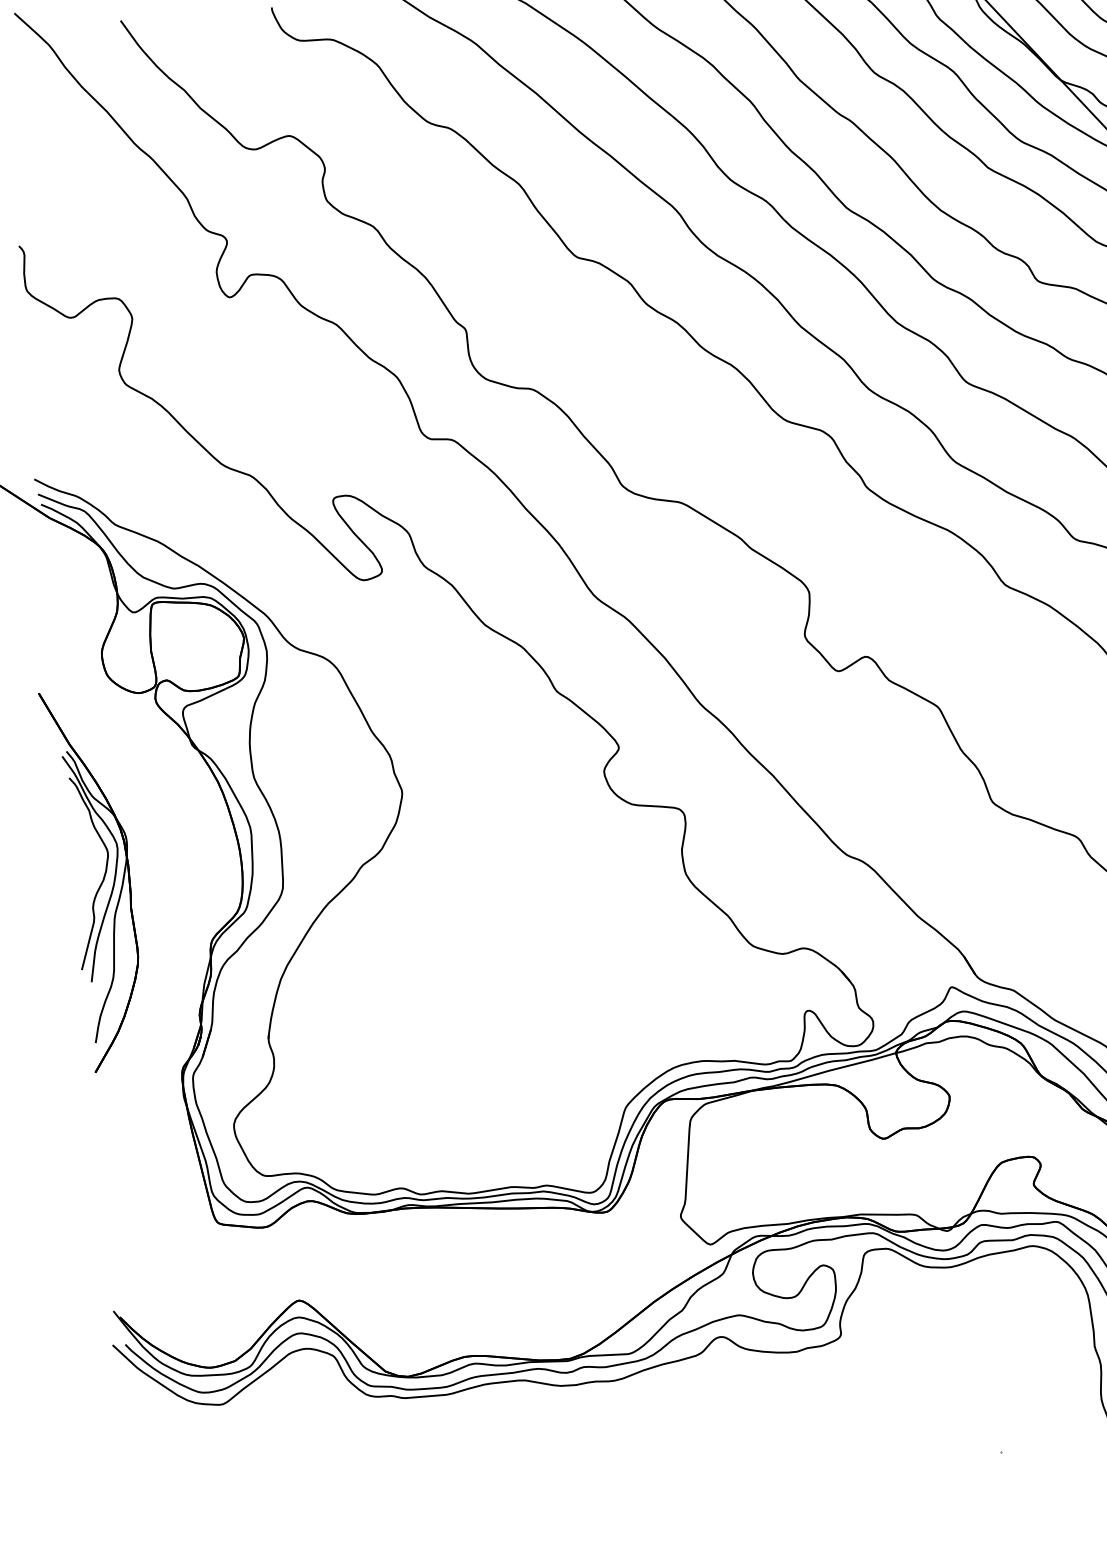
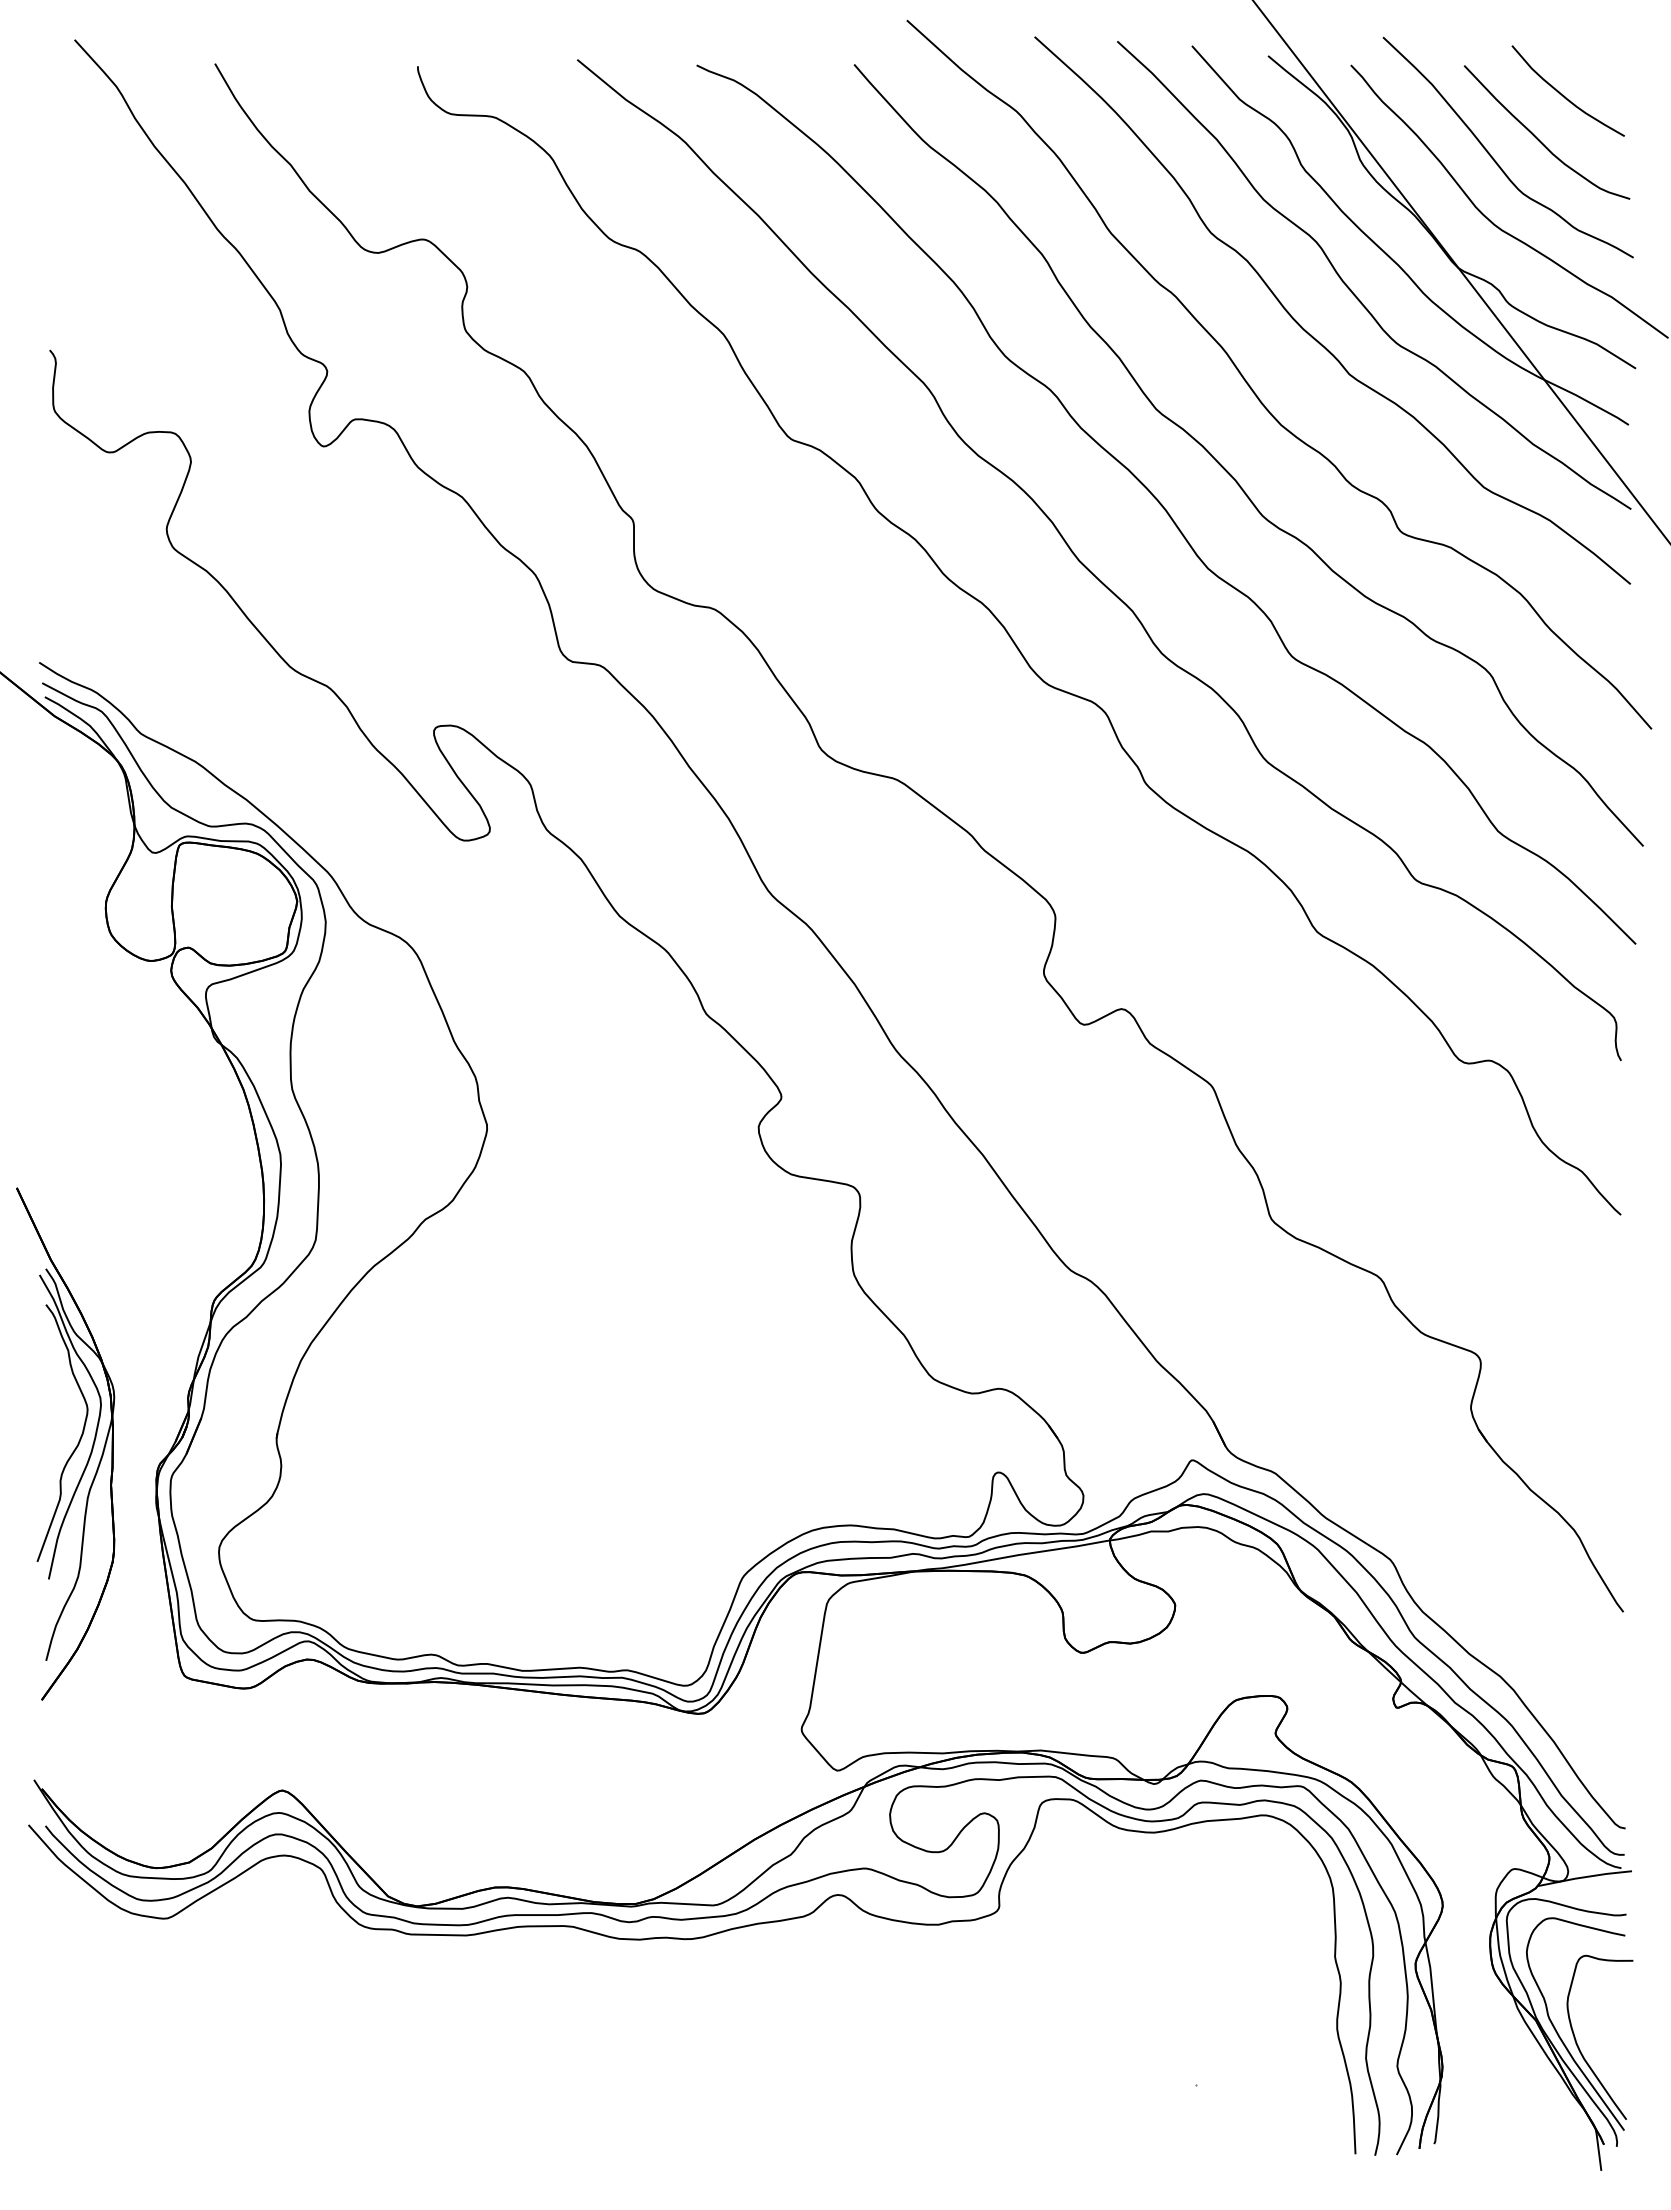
part: (101, 882) -> (74, 1448), moved

